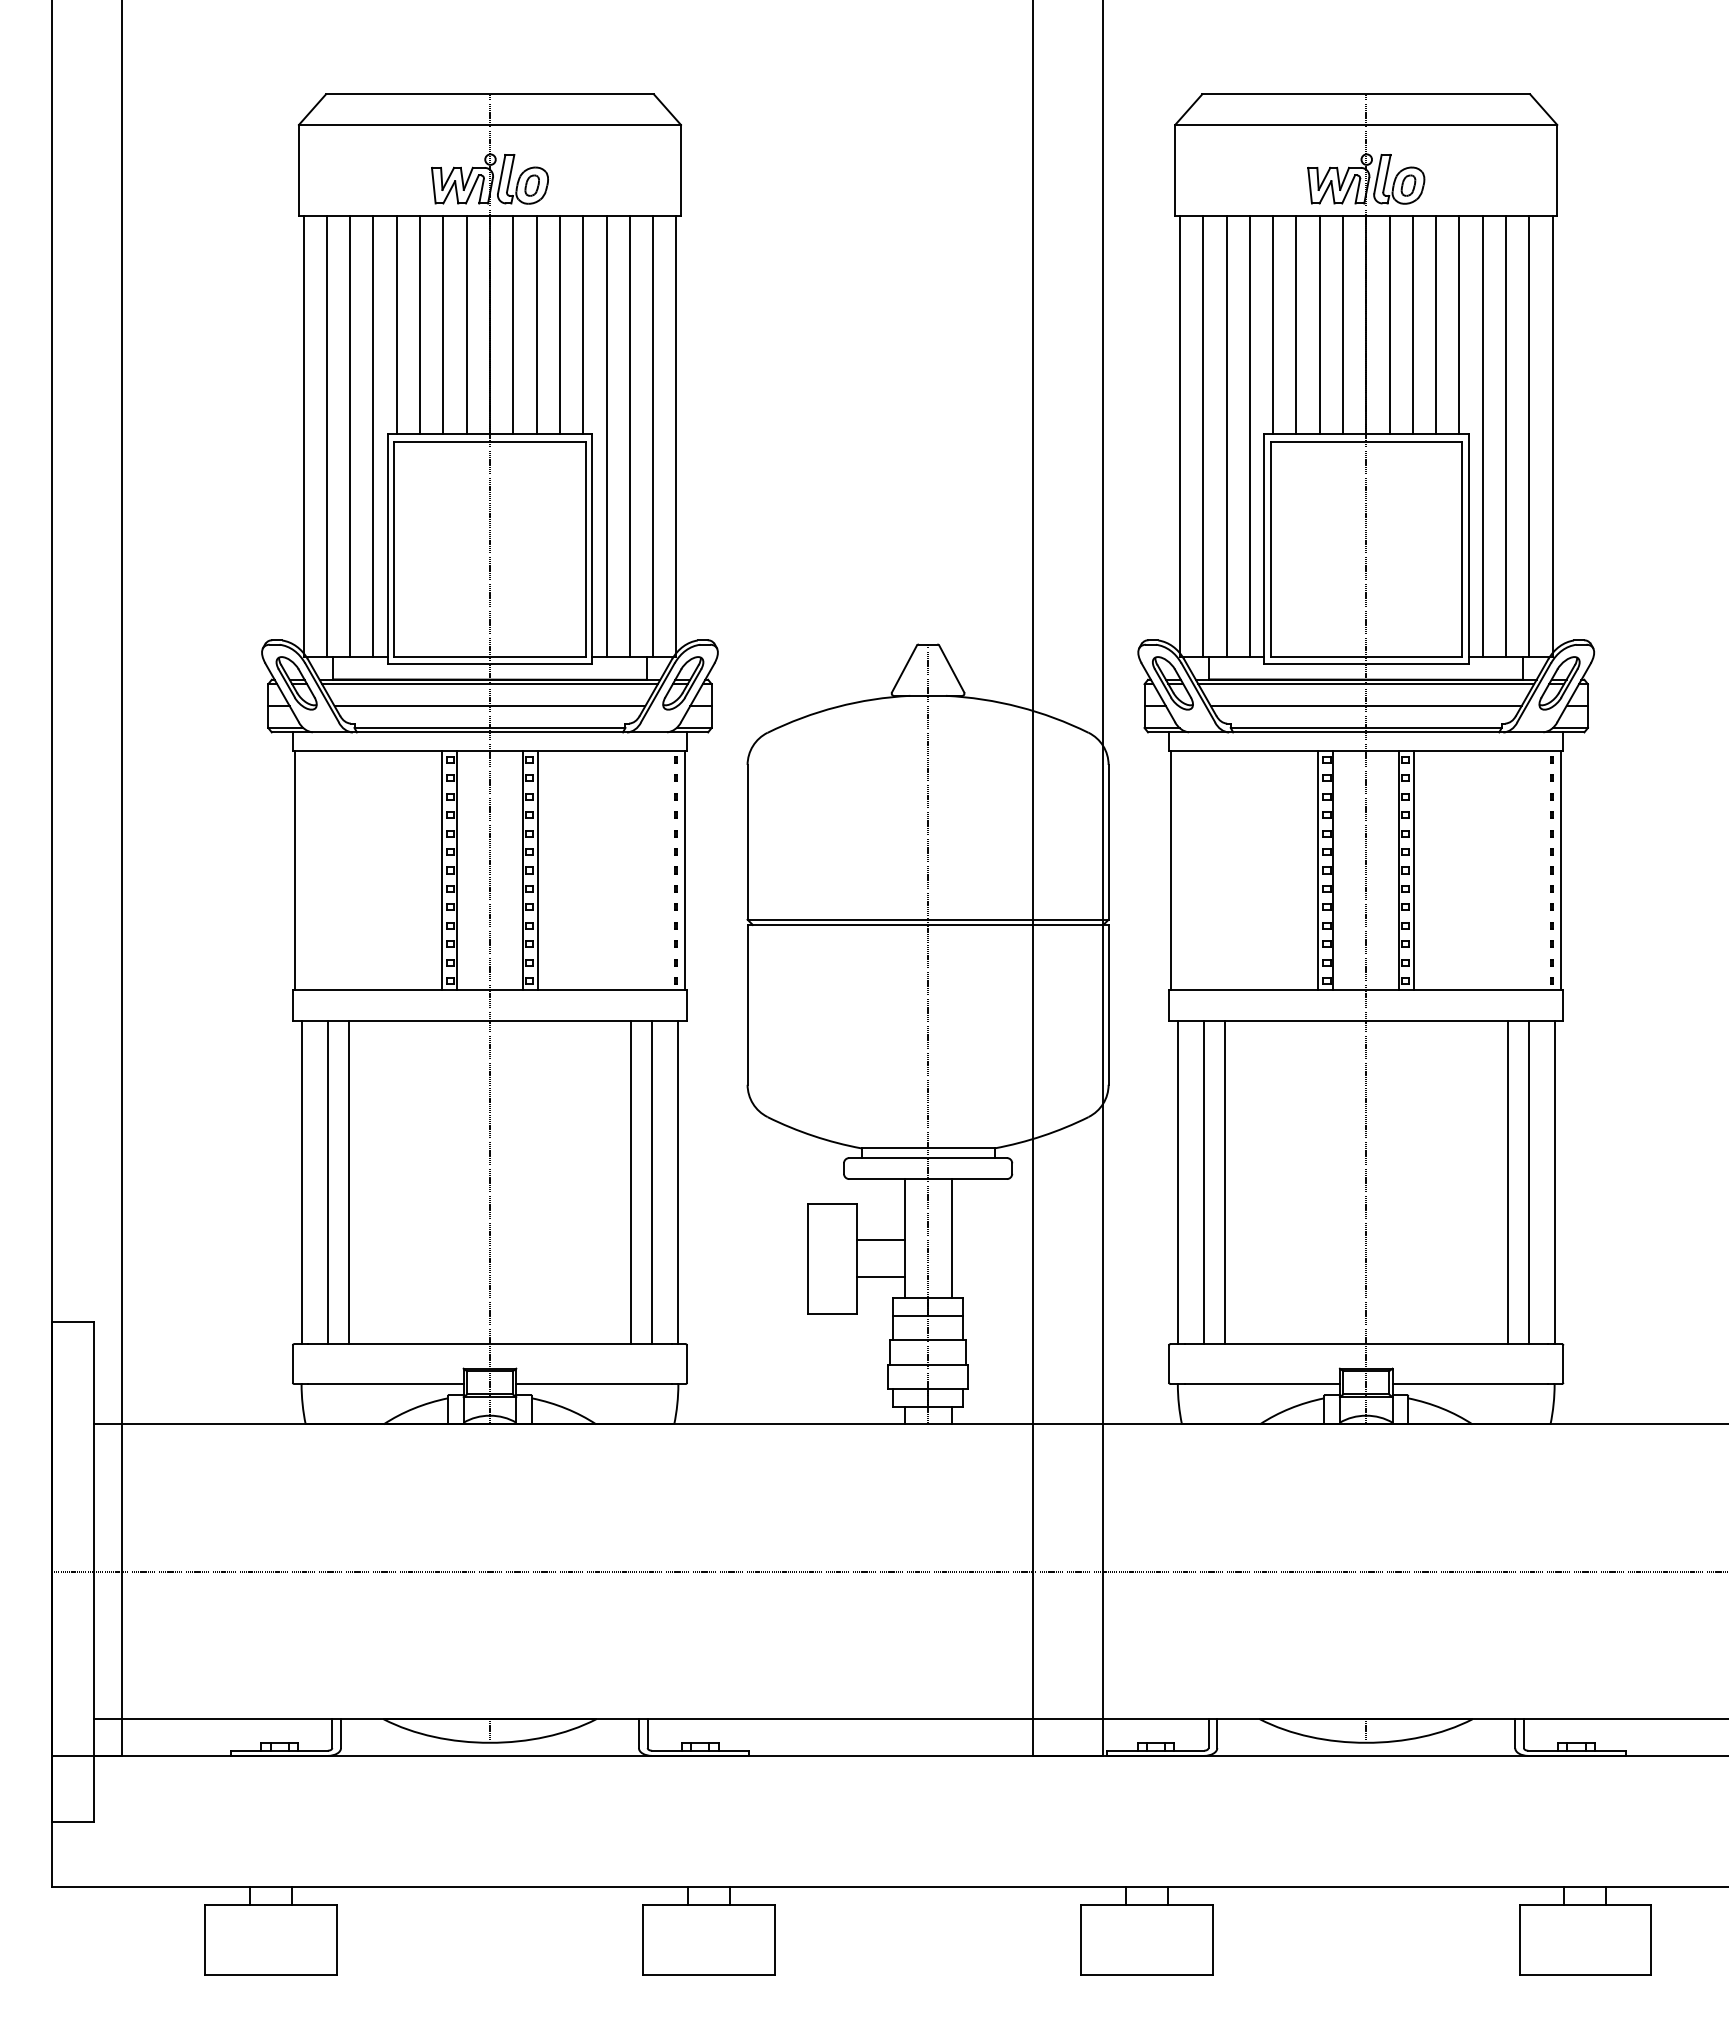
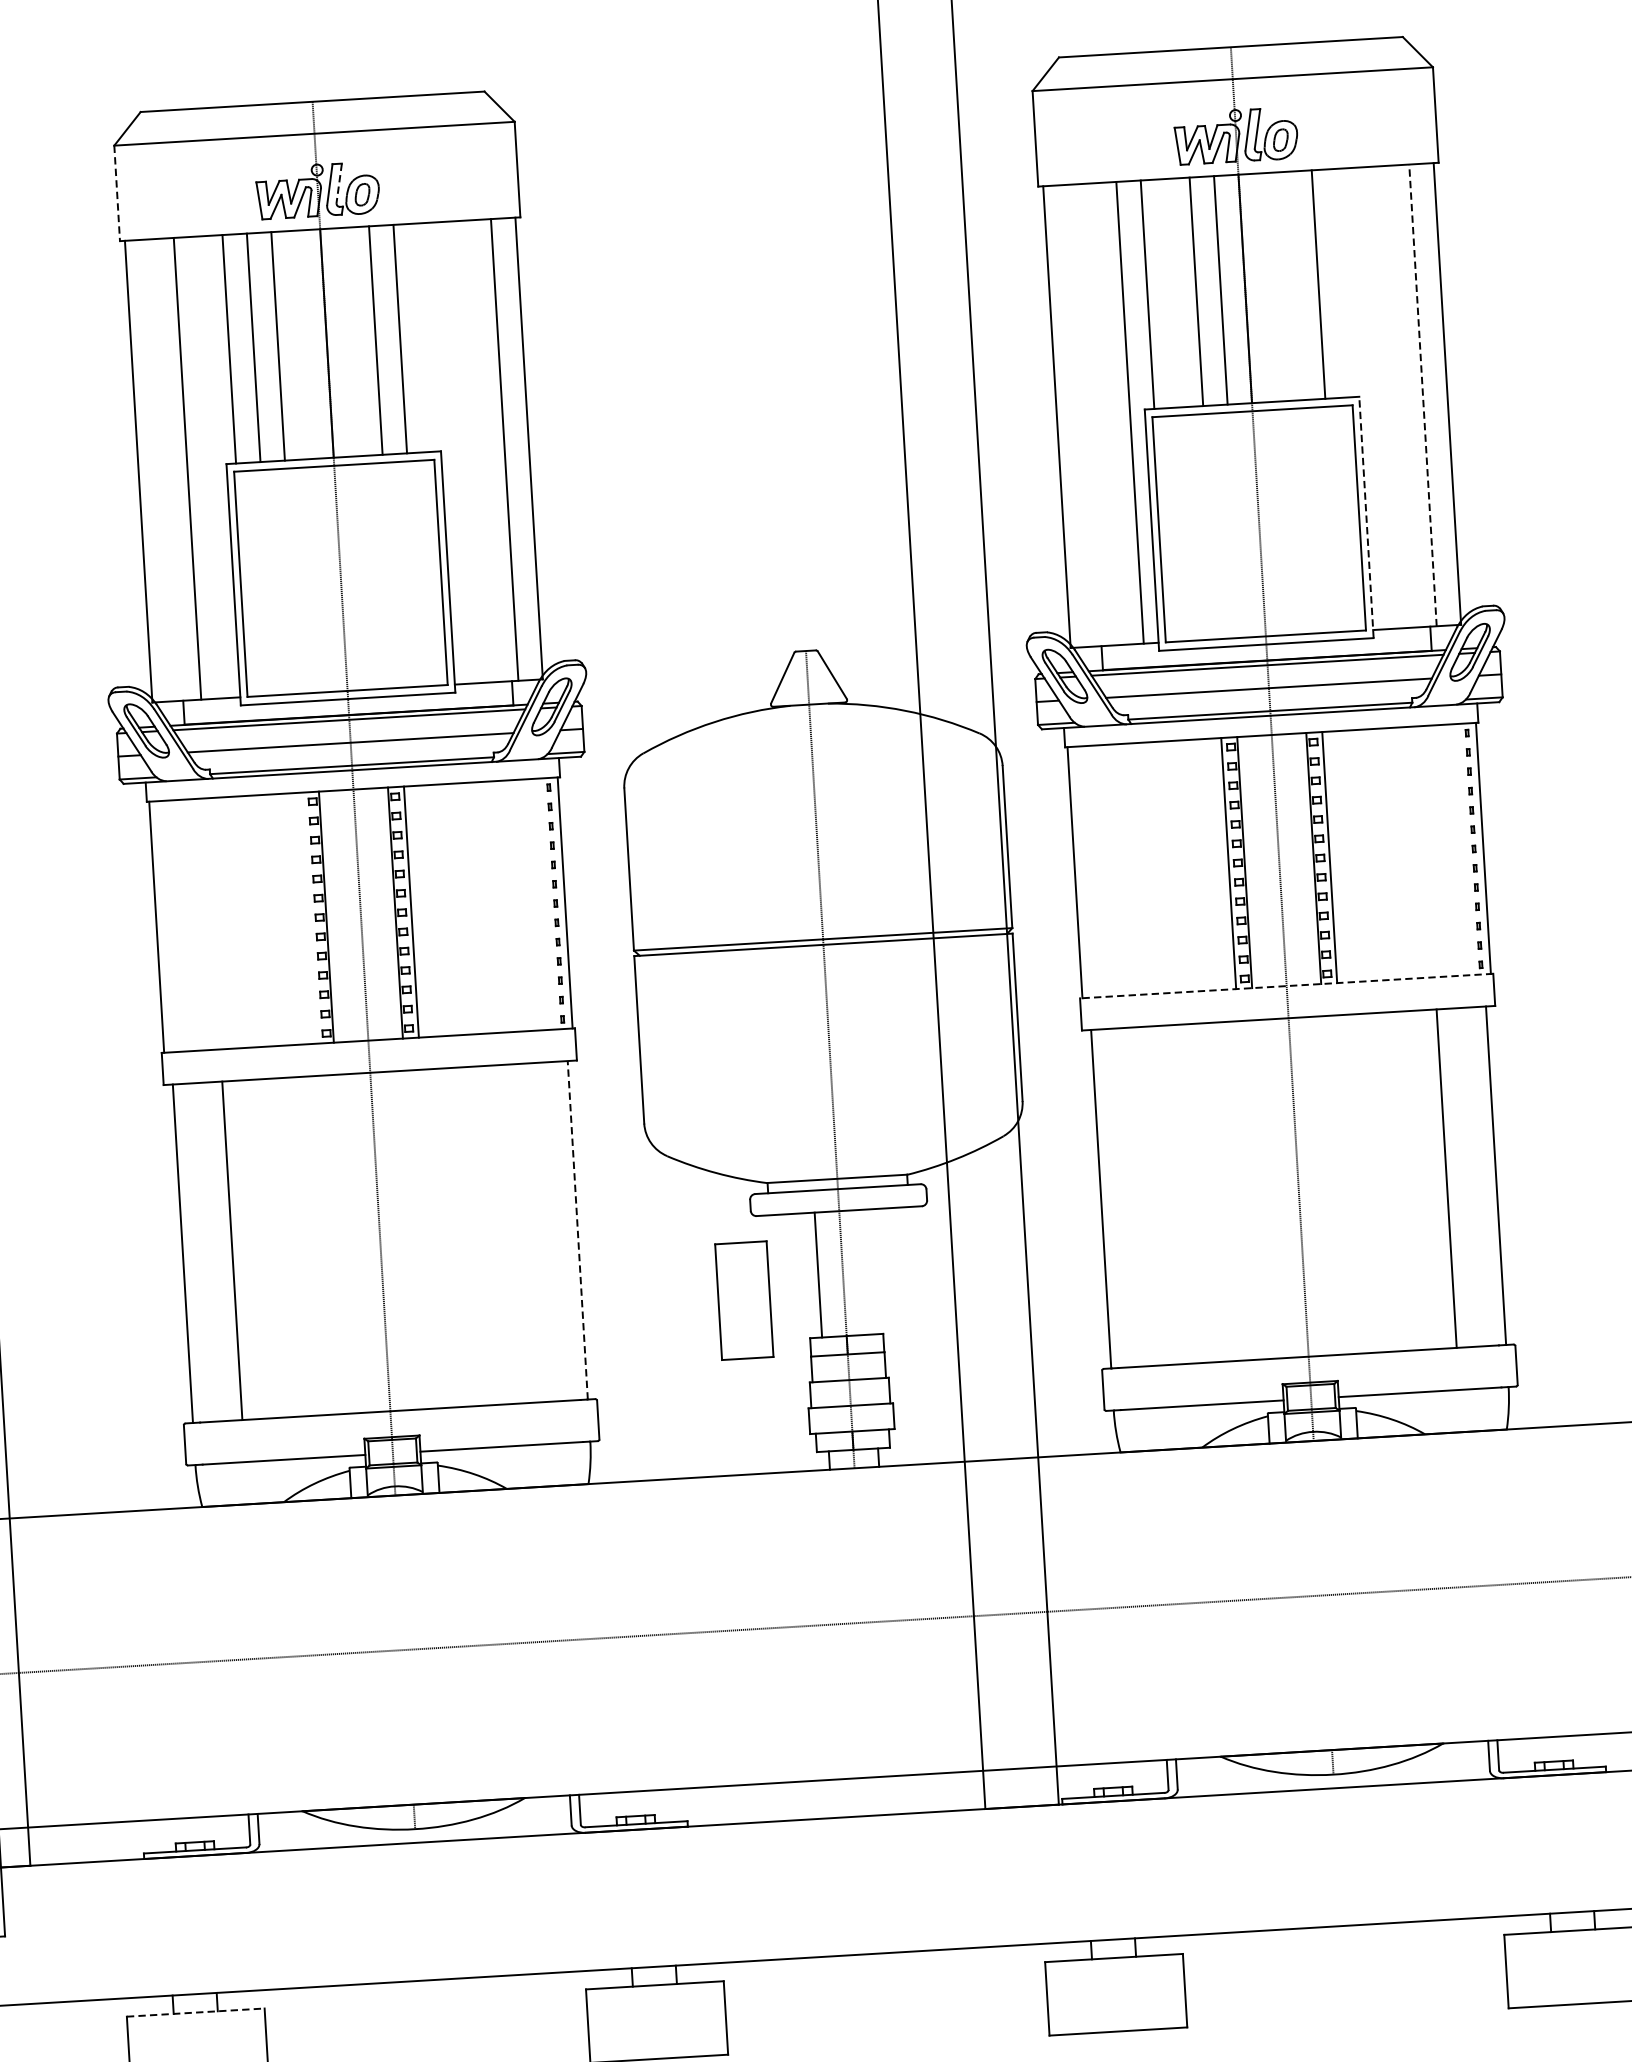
line: (298, 170) -> (116, 193), solid -> dashed
line: (510, 174) -> (339, 184), solid -> dashed
line: (466, 325) -> (302, 345), removed
line: (513, 325) -> (351, 342), removed
line: (583, 325) -> (425, 338), removed
line: (1296, 325) -> (1172, 293), removed
line: (1389, 325) -> (1269, 287), removed
line: (1412, 325) -> (1293, 286), removed
line: (1459, 325) -> (1343, 283), removed
line: (1529, 435) -> (1423, 394), solid -> dashed
line: (327, 436) -> (163, 470), removed
line: (373, 436) -> (211, 467), removed
line: (606, 436) -> (456, 452), removed
line: (629, 436) -> (480, 451), removed
line: (1203, 436) -> (1081, 415), removed
line: (1226, 436) -> (1105, 414), removed
line: (1482, 436) -> (1374, 398), removed
line: (1505, 436) -> (1398, 397), removed
line: (1468, 548) -> (1366, 516), solid -> dashed
line: (441, 870) -> (310, 918), removed
line: (1365, 990) -> (1285, 986), solid -> dashed
line: (327, 1182) -> (210, 1252), removed
line: (631, 1182) -> (528, 1233), removed
line: (652, 1182) -> (550, 1231), removed
line: (678, 1182) -> (577, 1230), solid -> dashed
line: (1203, 1182) -> (1128, 1197), removed
line: (1224, 1182) -> (1150, 1196), removed
line: (1528, 1182) -> (1468, 1177), removed
line: (951, 1238) -> (867, 1271), removed
line: (880, 1240) -> (793, 1278), removed
line: (880, 1277) -> (795, 1317), removed
line: (270, 1904) -> (195, 2012), solid -> dashed

